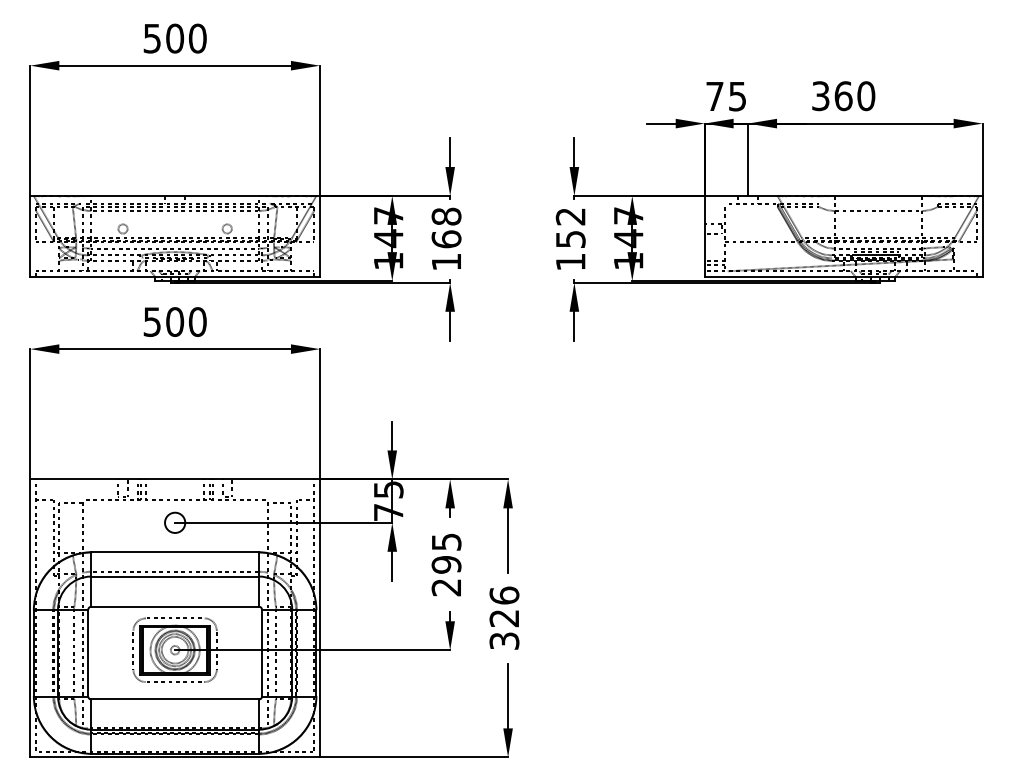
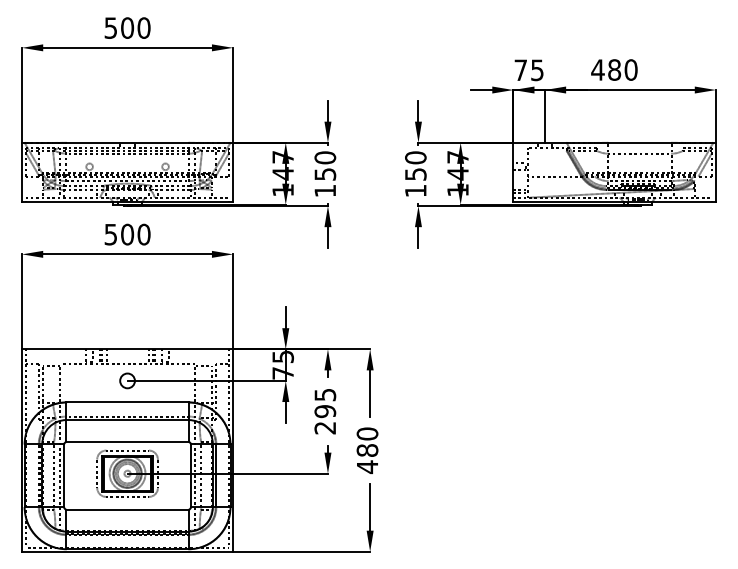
text: (831, 96) -> (605, 70), 360 -> 480
text: (570, 216) -> (415, 157), 152 -> 150
text: (446, 227) -> (325, 165), 168 -> 150
text: (504, 618) -> (367, 450), 326 -> 480

